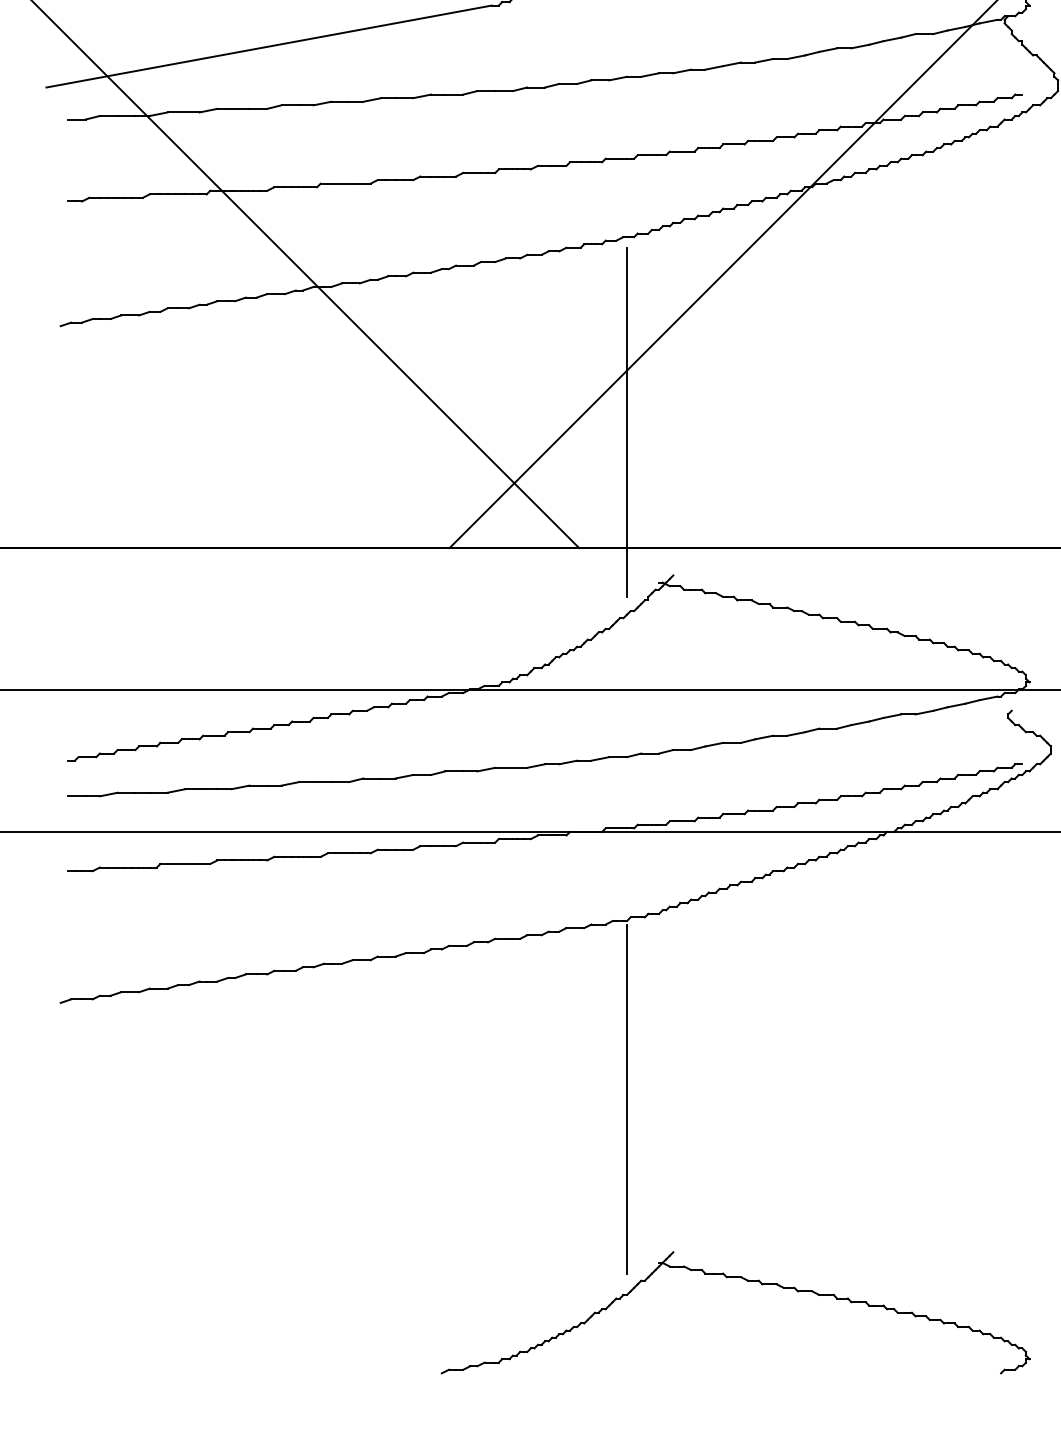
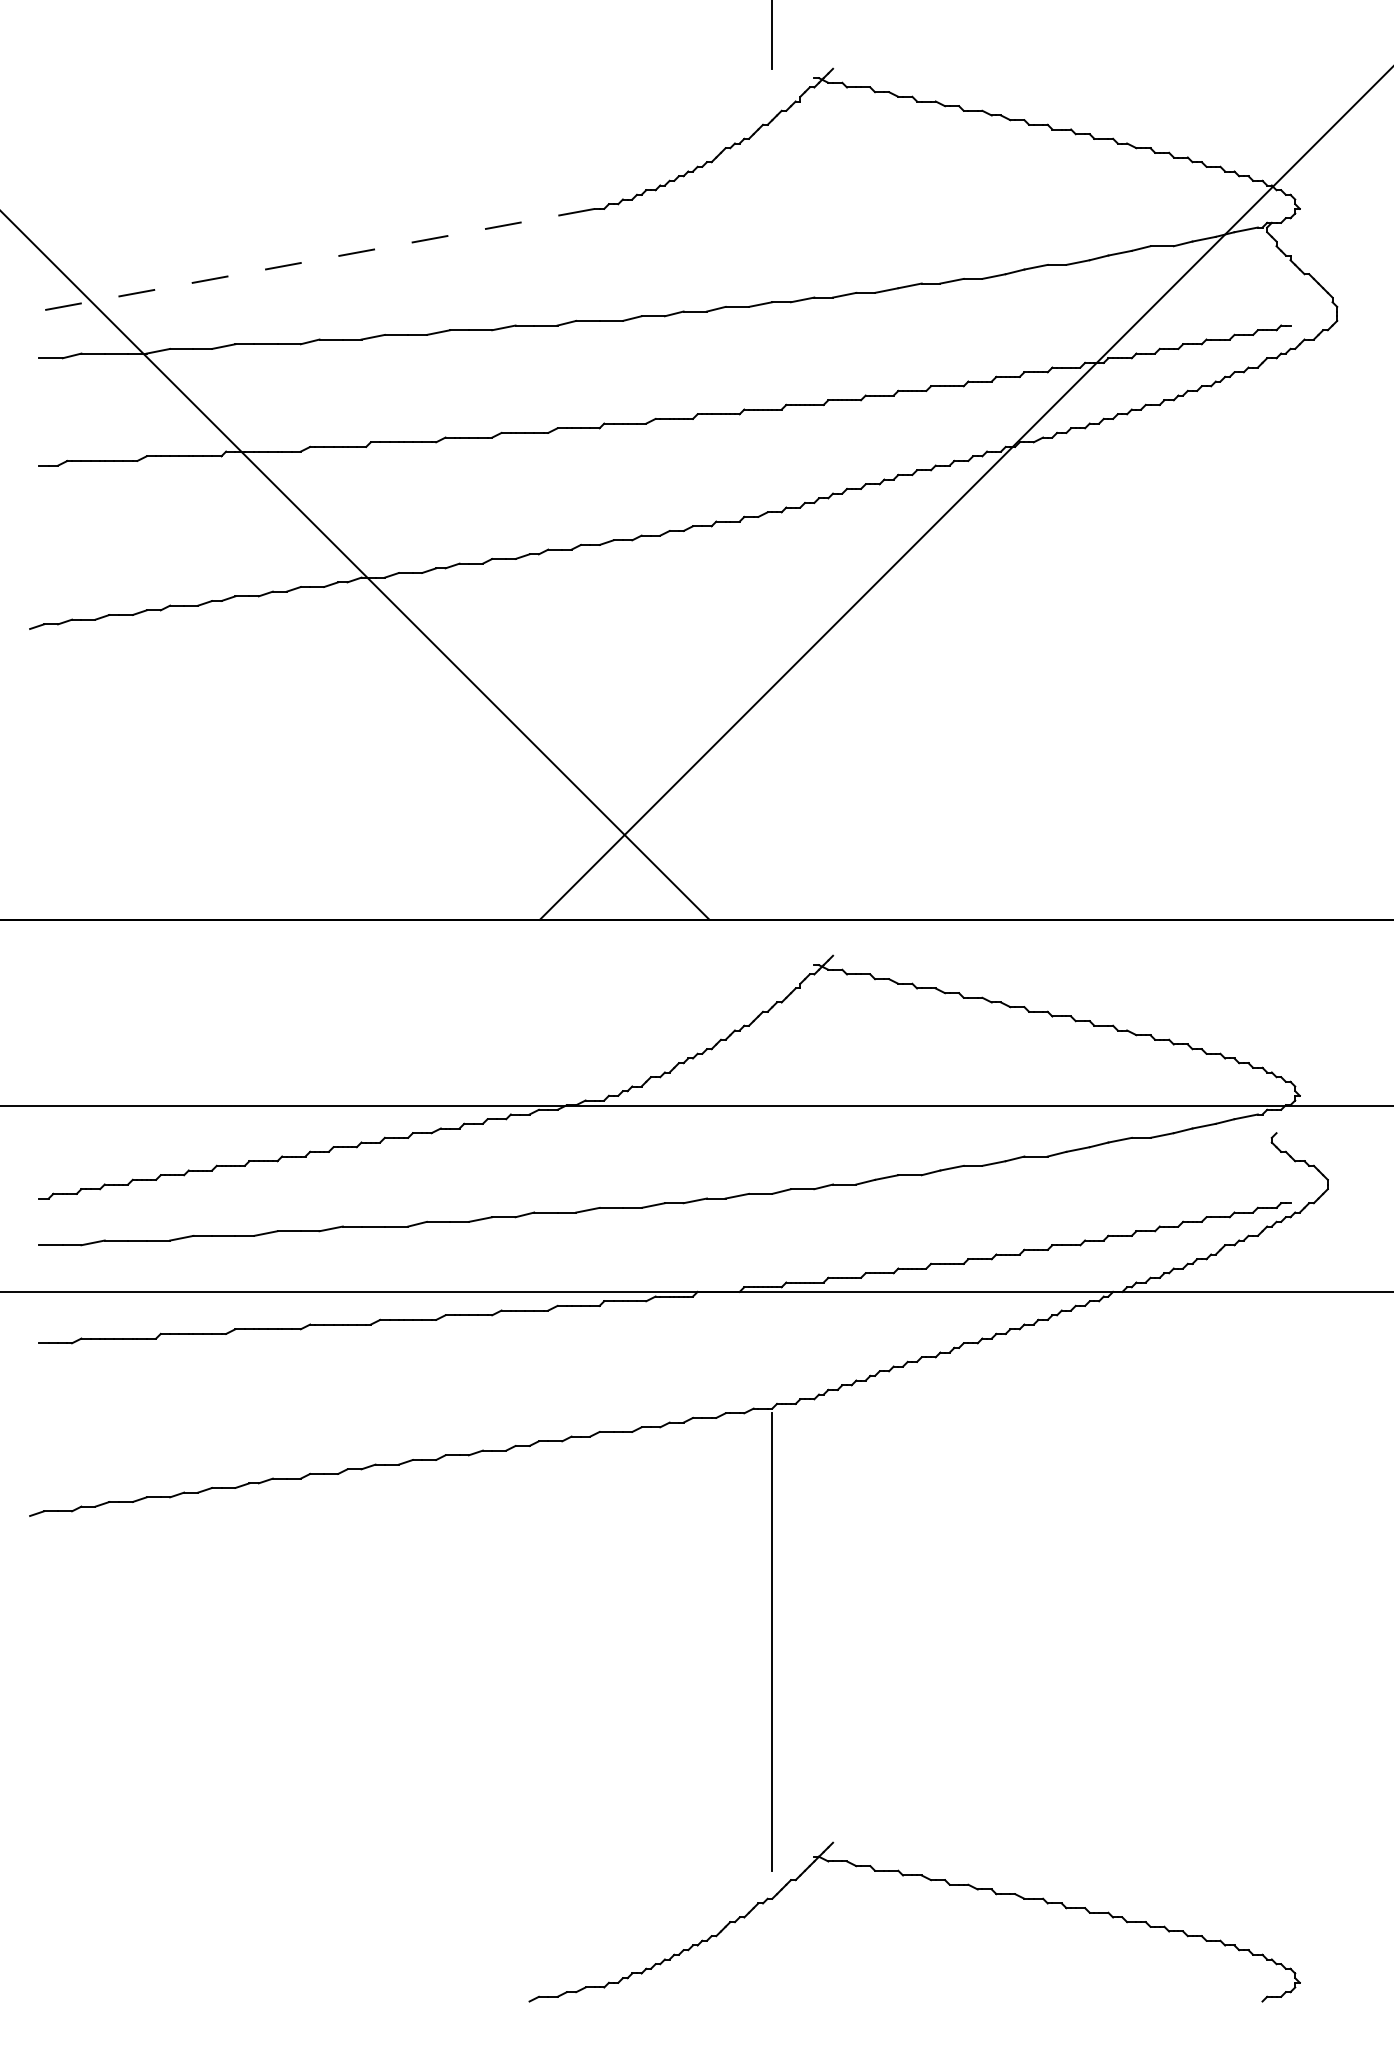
line: (269, 46) -> (303, 262), solid -> dashed
line: (627, 421) -> (772, 754), removed

